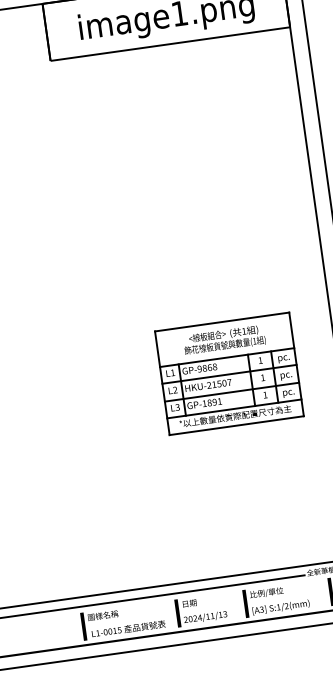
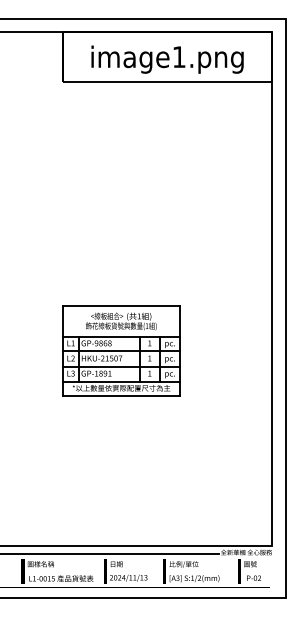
part: (229, 373) -> (121, 350), moved

